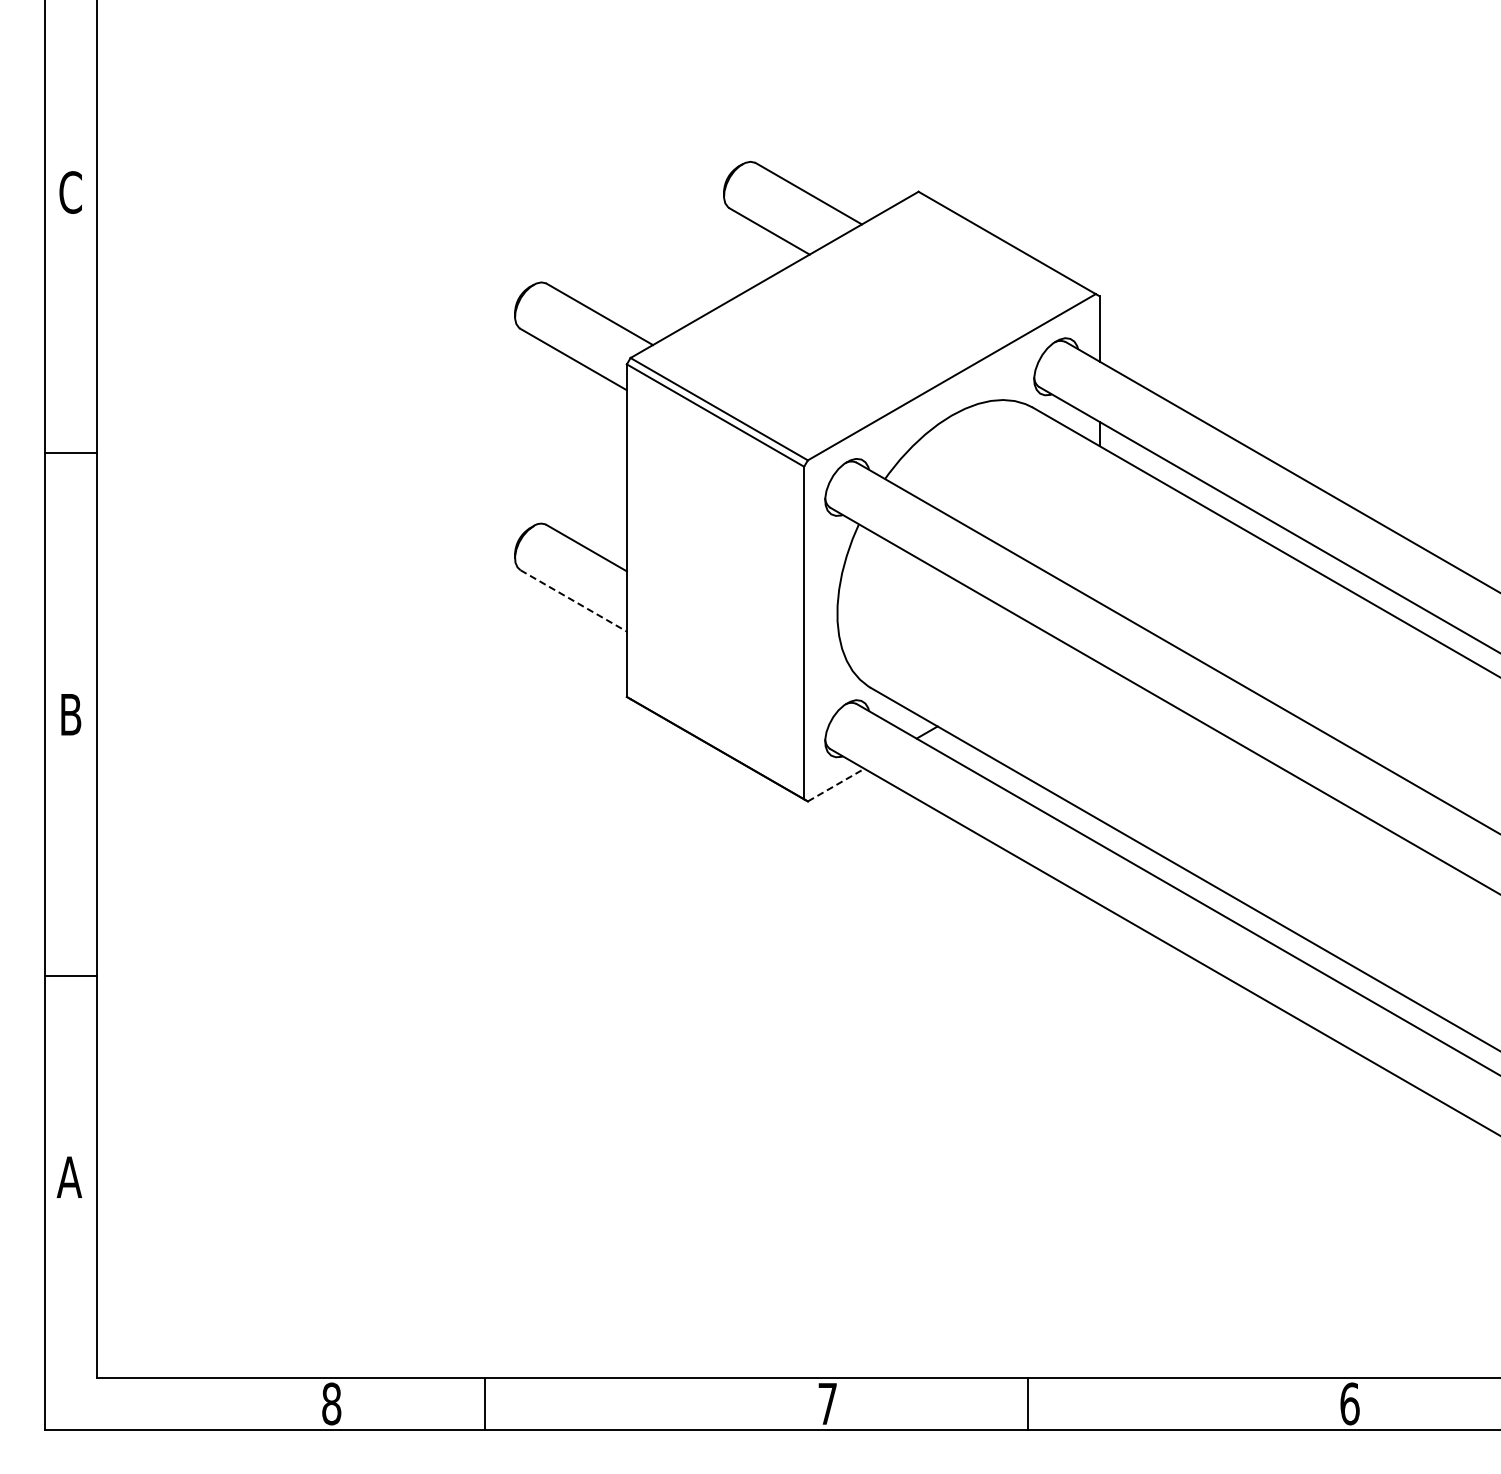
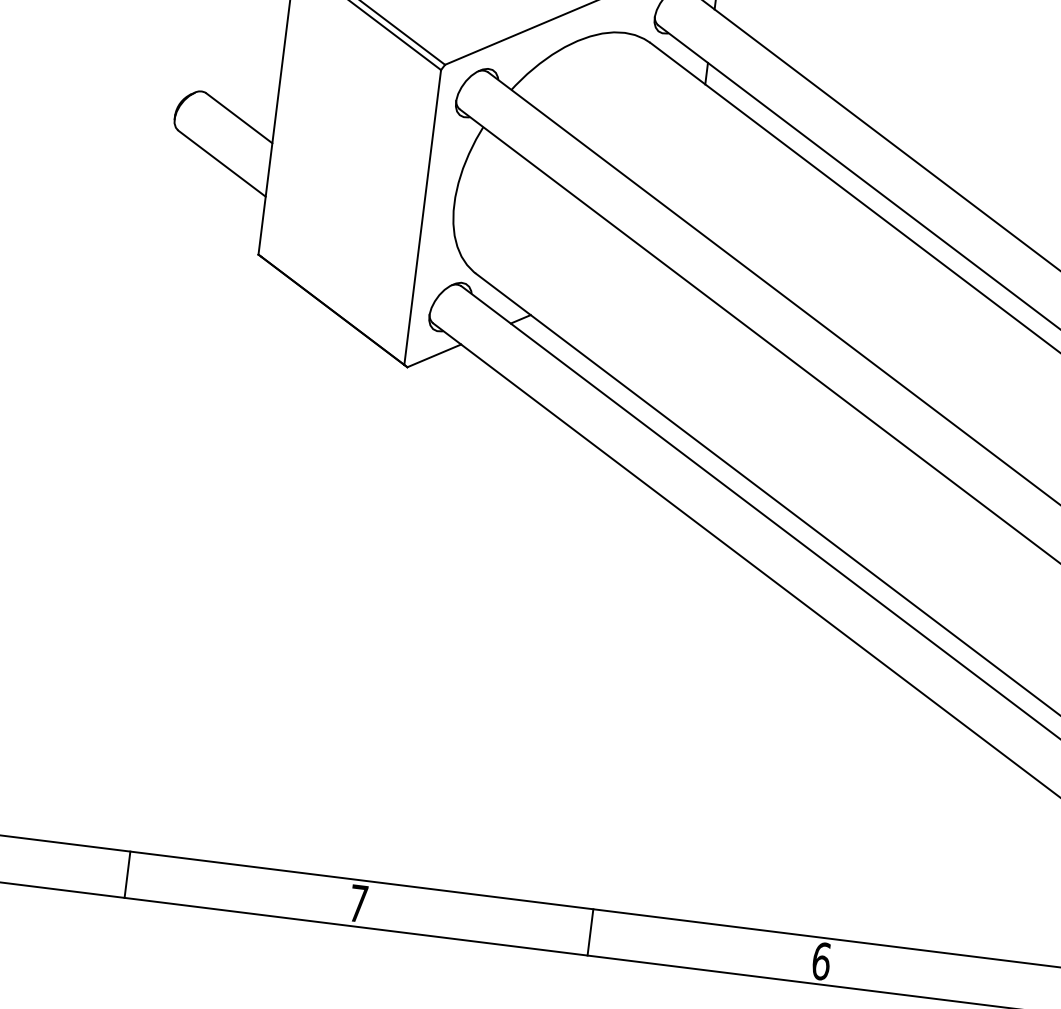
line: (574, 601) -> (222, 164), dashed -> solid
line: (836, 785) -> (434, 356), dashed -> solid
line: (485, 1403) -> (127, 874), moved
line: (1028, 1403) -> (590, 932), moved

